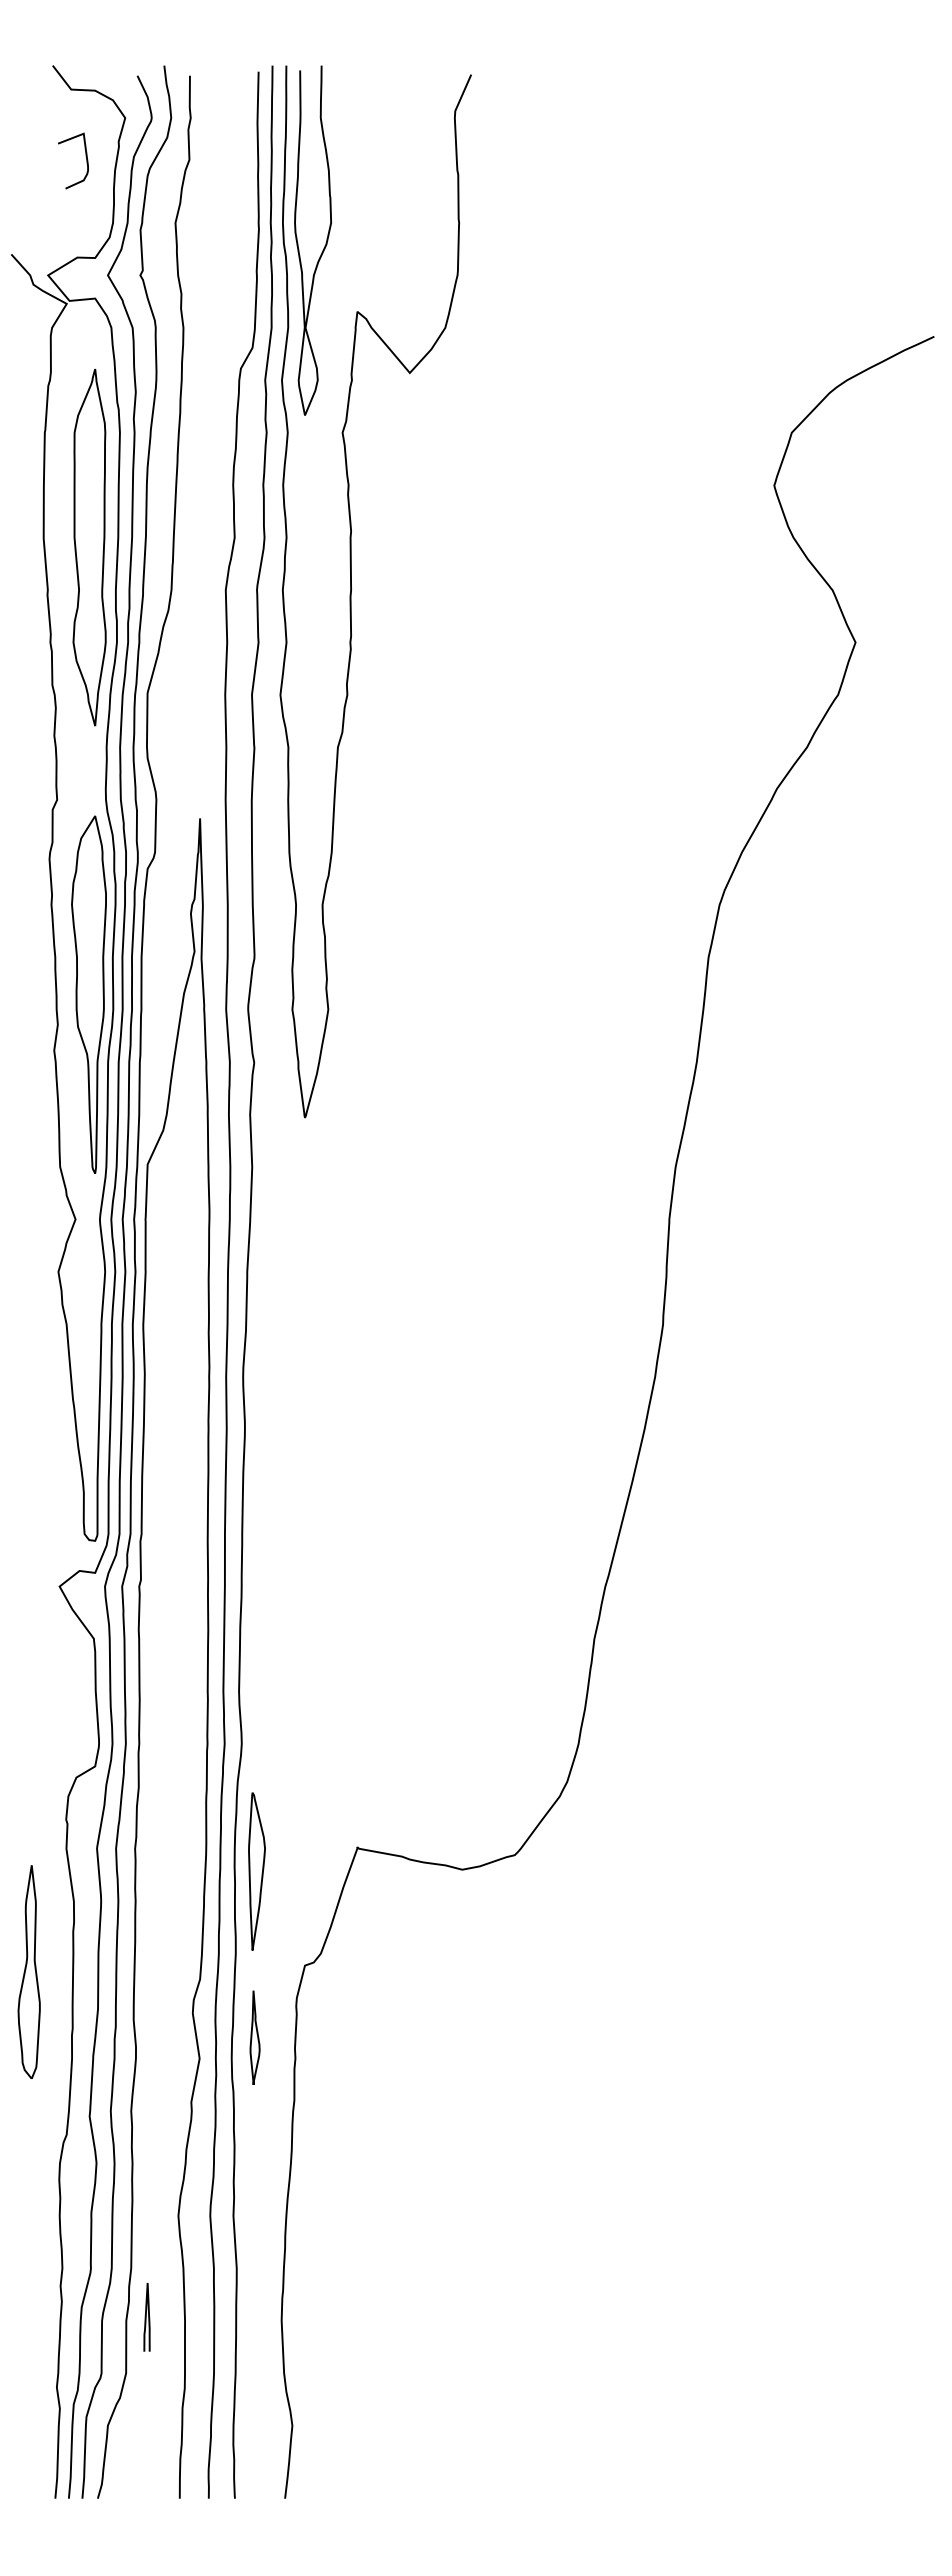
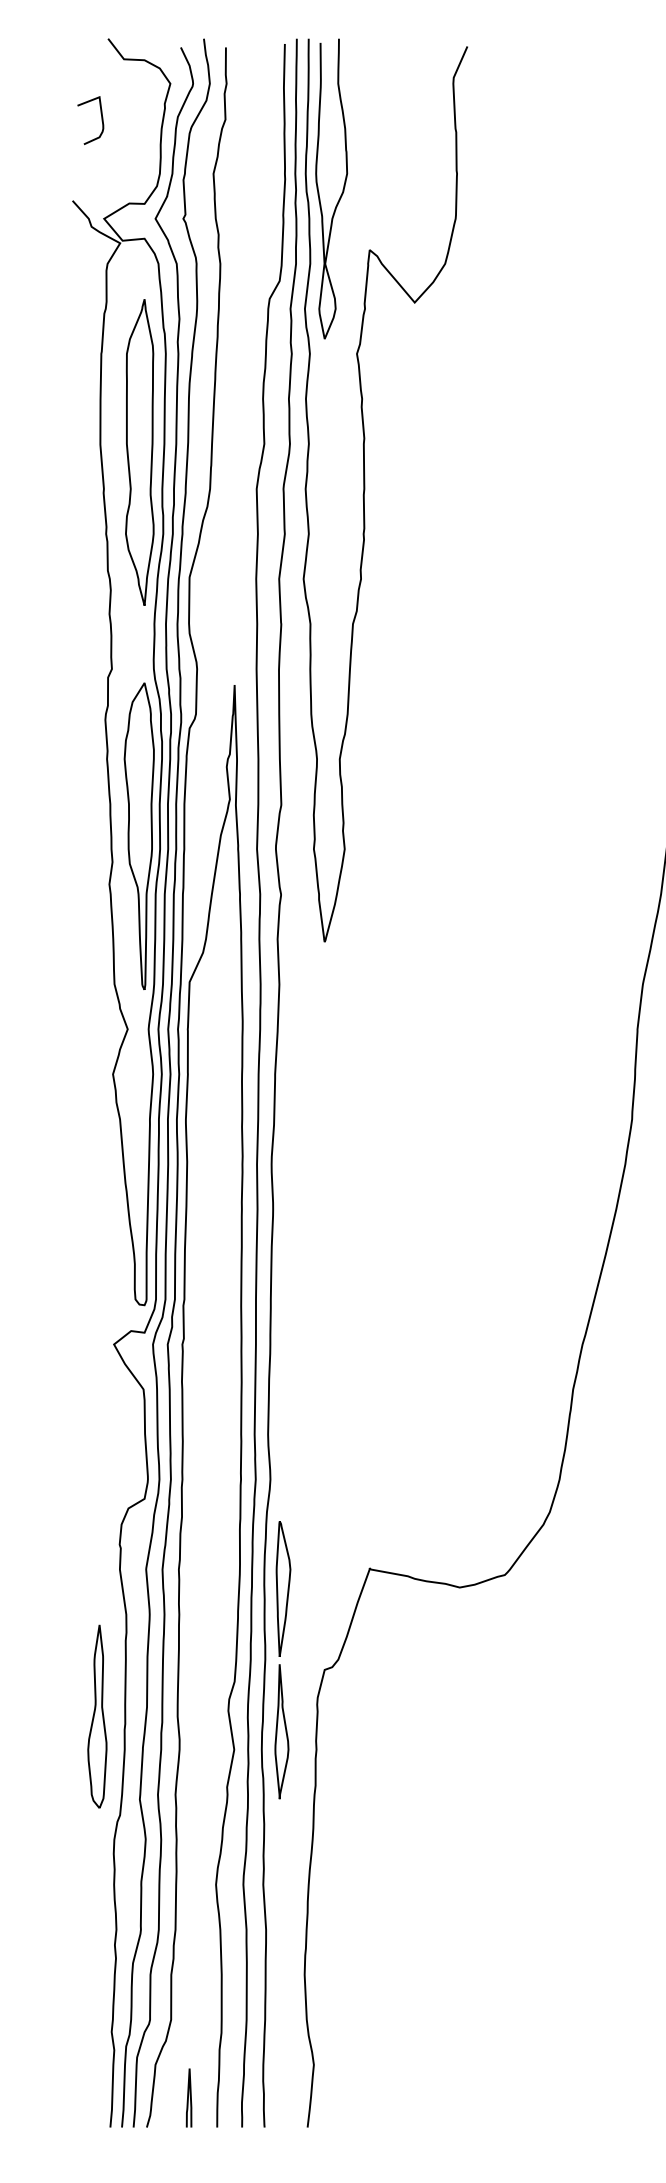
curve: (85, 156) -> (101, 116), moved
part: (28, 1971) -> (96, 1716), moved
part: (254, 2037) -> (281, 1731), size x1.67
curve: (146, 2317) -> (188, 2098), moved

